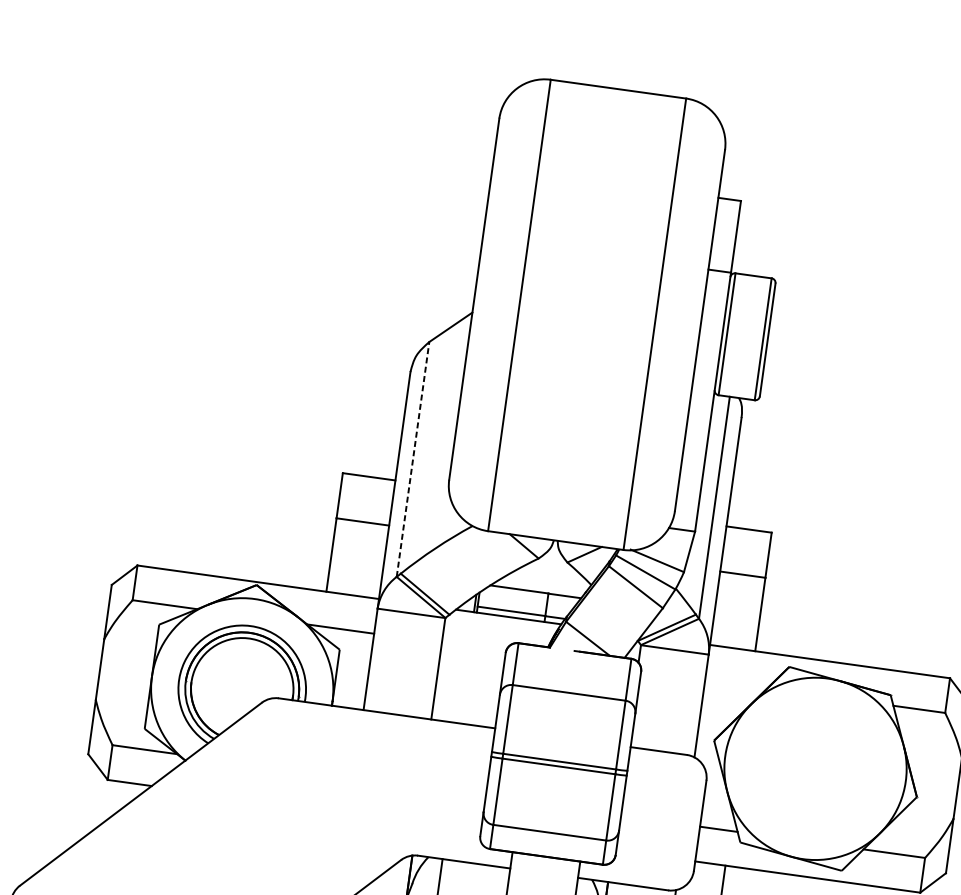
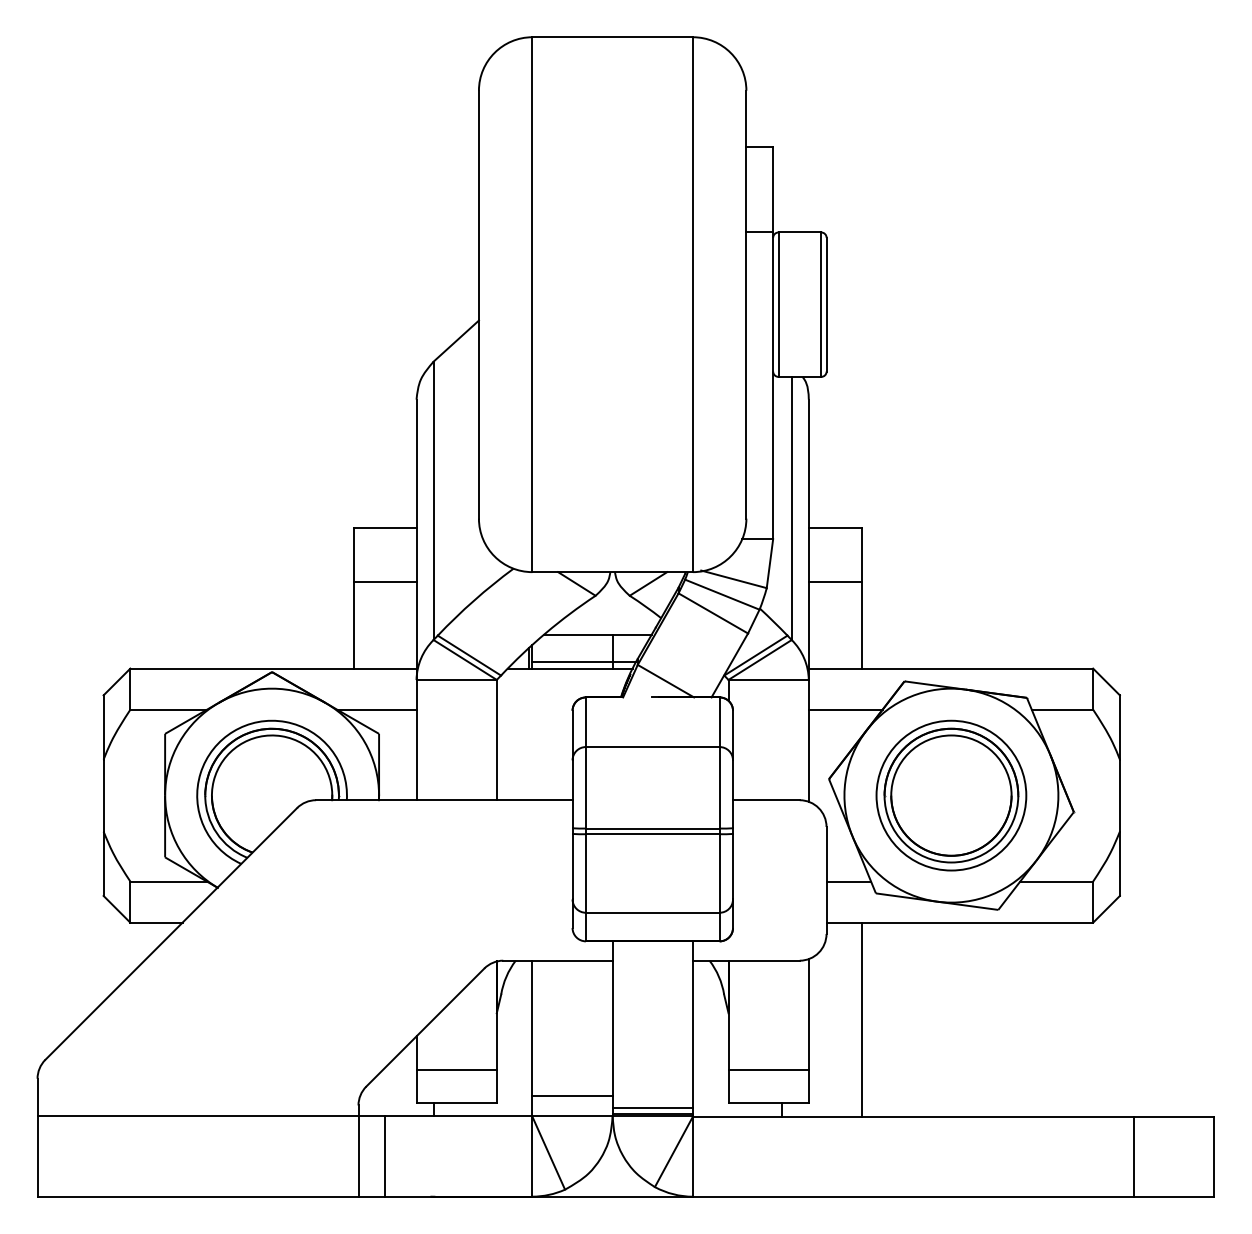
line: (413, 459) -> (433, 500), dashed -> solid
line: (736, 683) -> (845, 709), added
part: (815, 768) -> (951, 795), added

